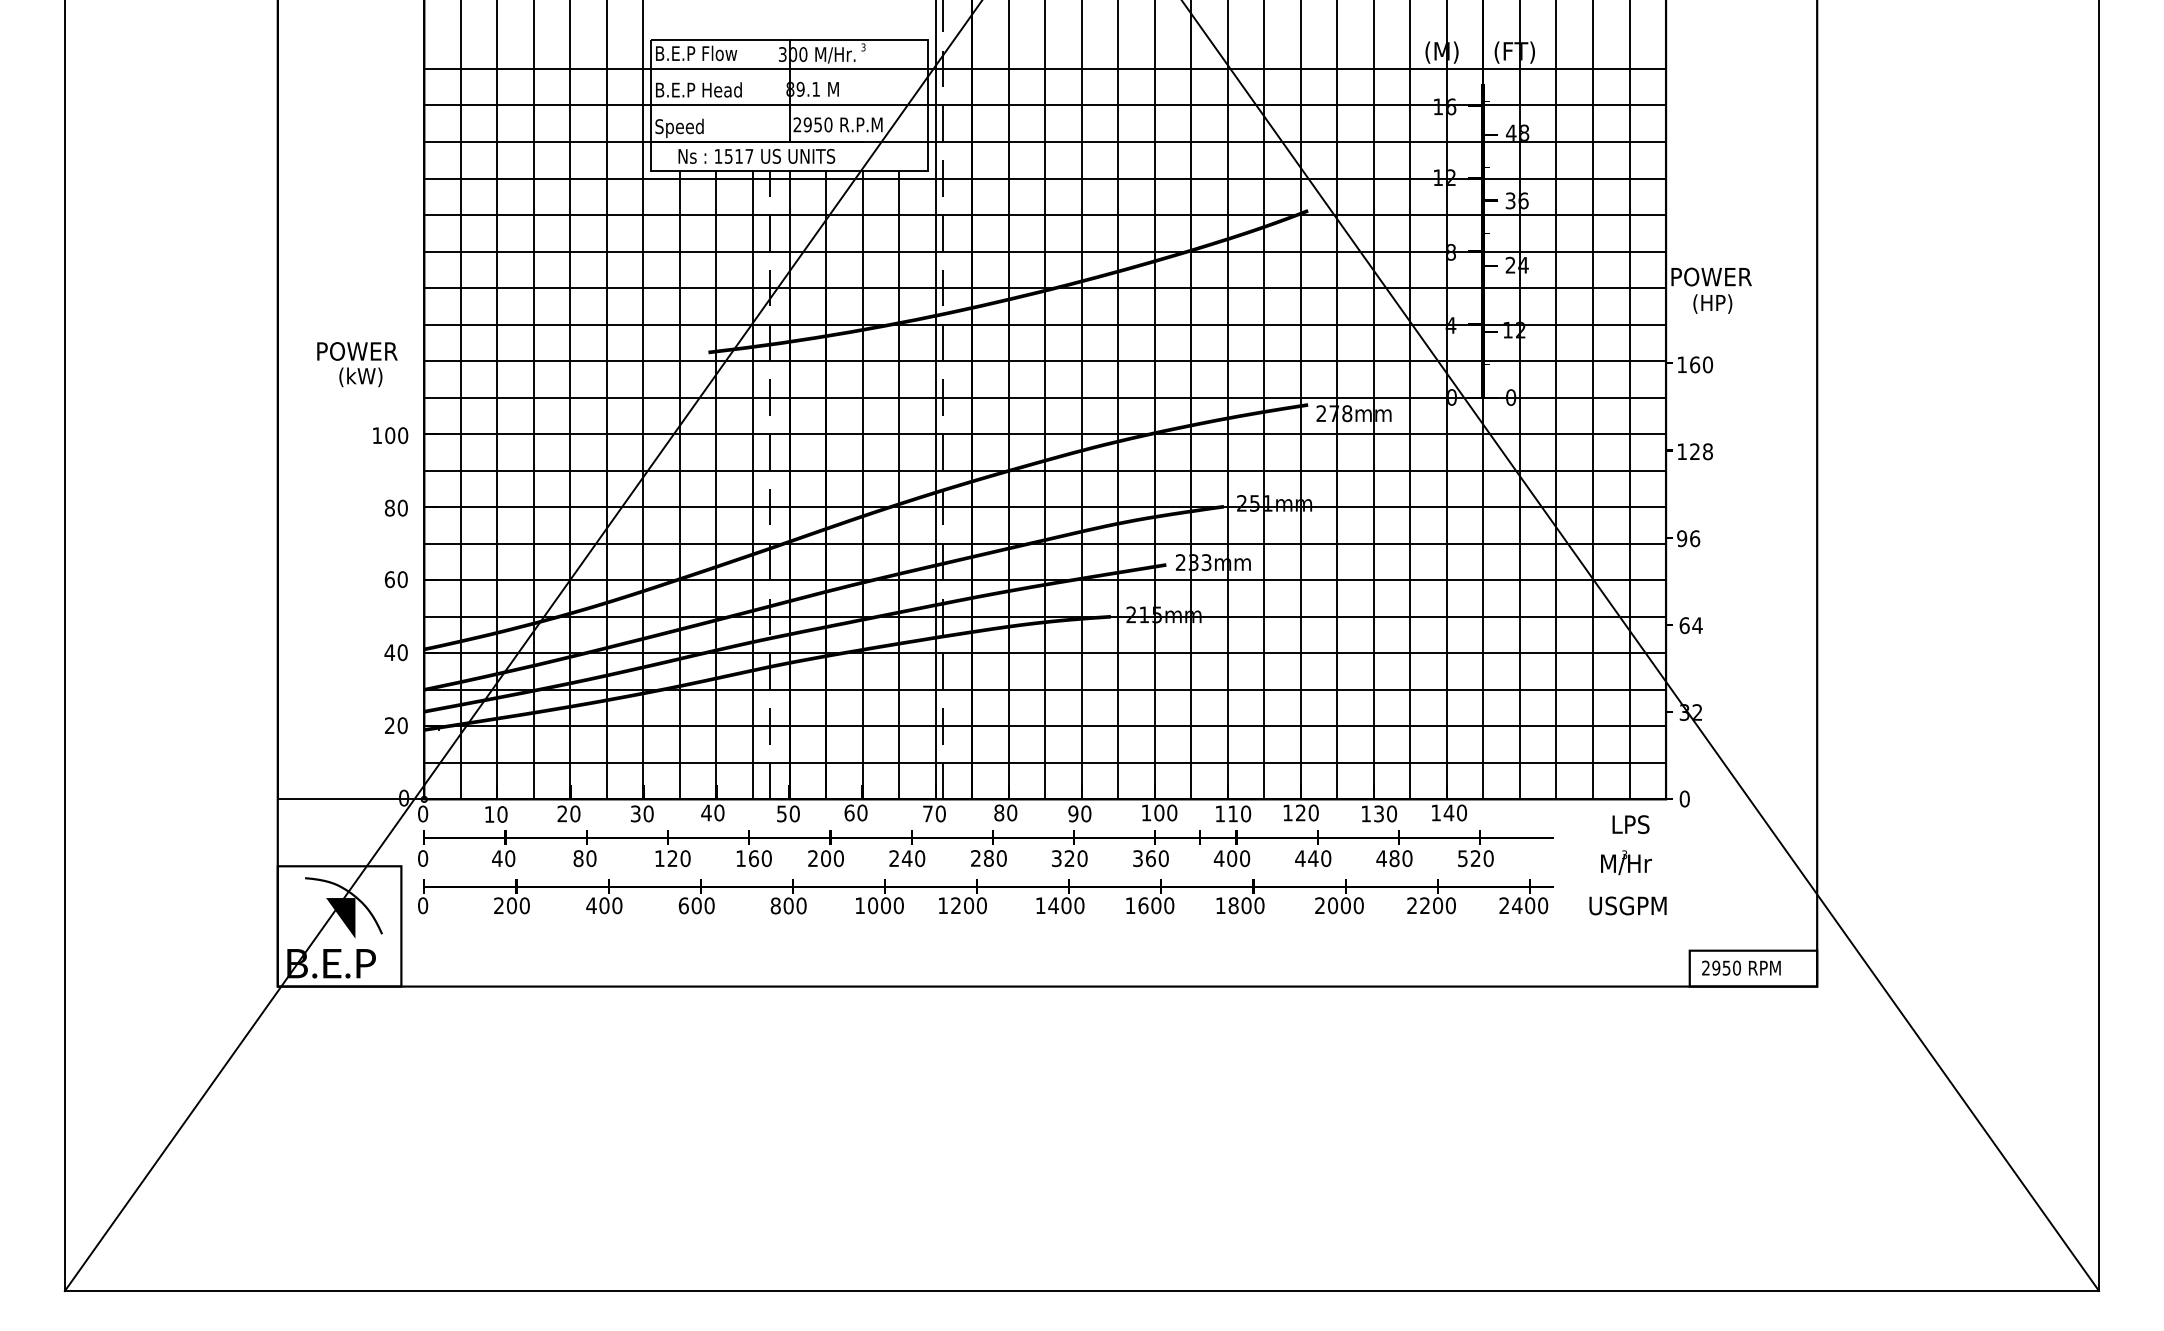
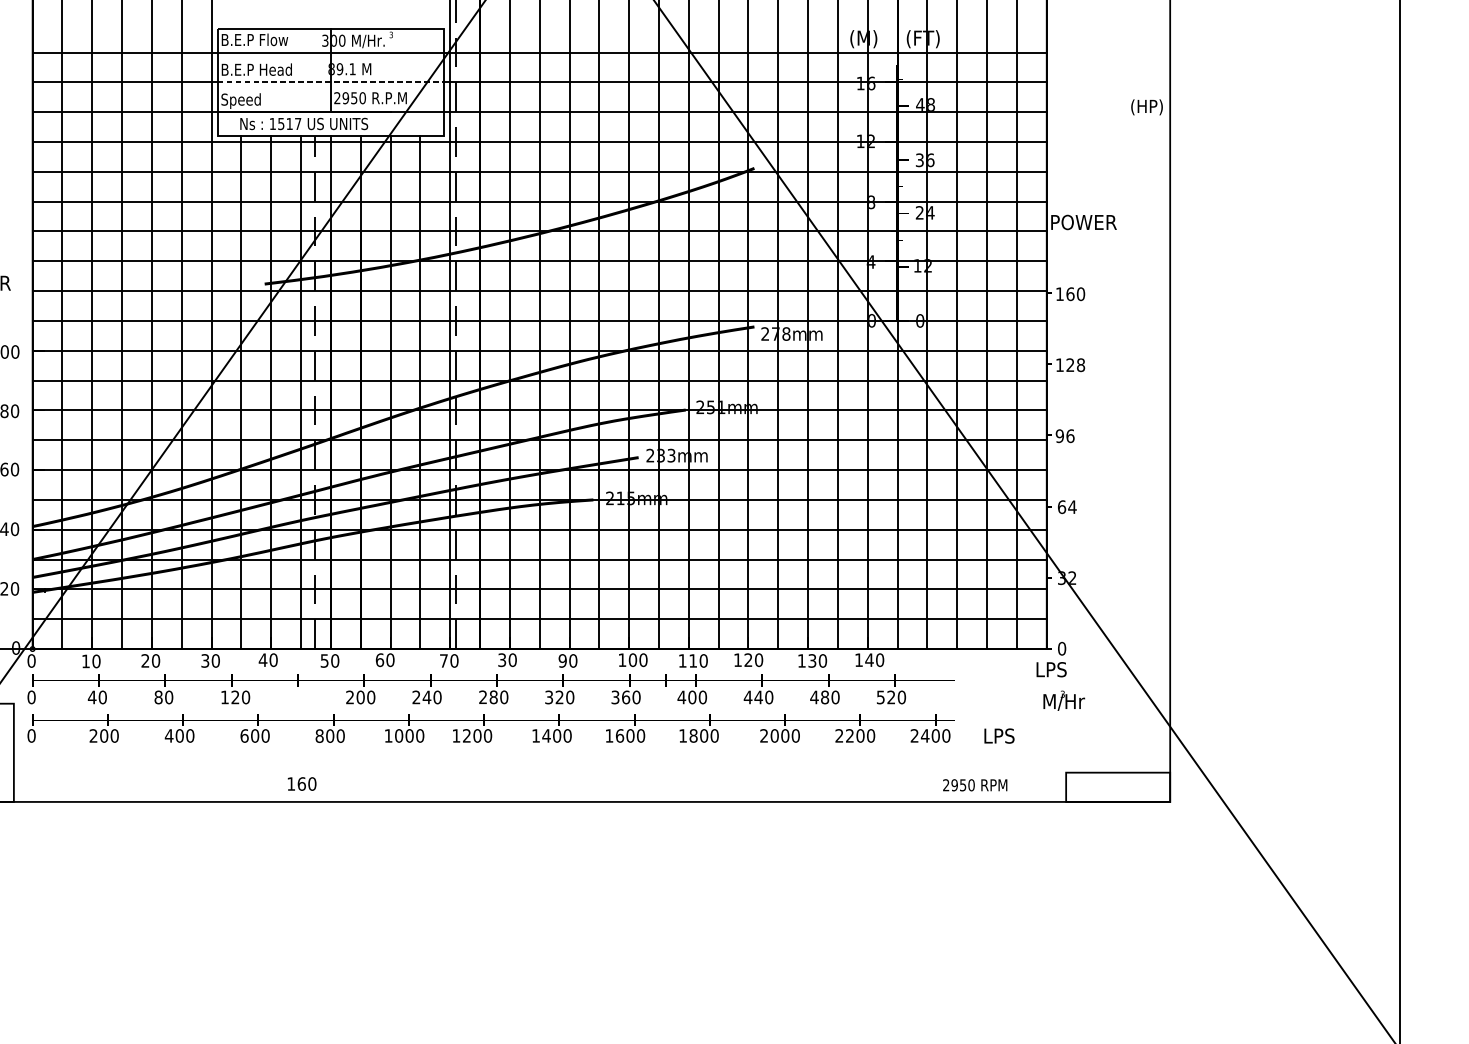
line: (789, 105) -> (330, 82), solid -> dashed
text: (1712, 303) -> (1146, 106), moved
text: (999, 812) -> (502, 659), 80 -> 30
text: (1630, 824) -> (1051, 669), moved
text: (753, 858) -> (301, 783), moved
text: (1626, 862) -> (1064, 700), moved
text: (1627, 905) -> (1015, 735), USGPM -> LPS
text: (1741, 967) -> (975, 784), moved

